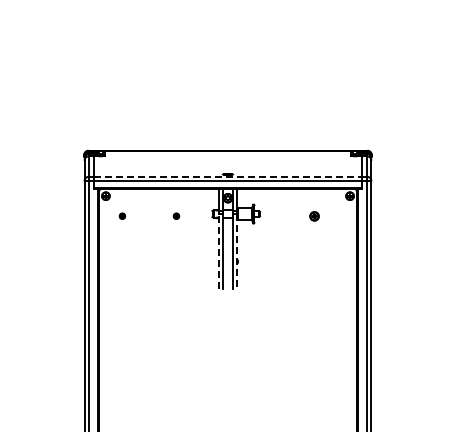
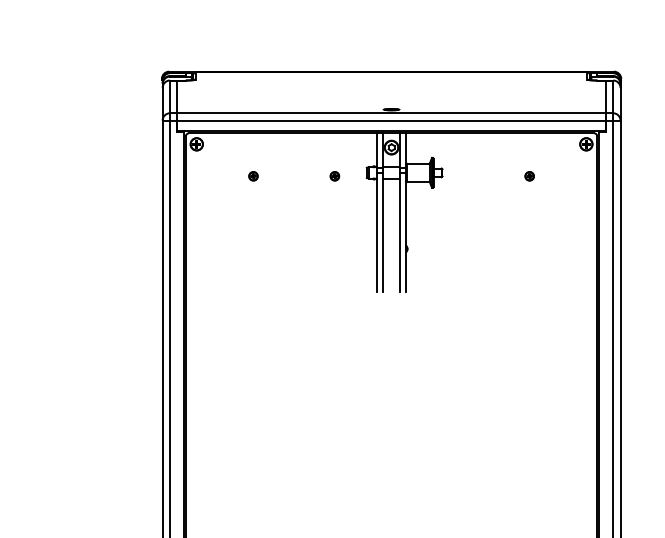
line: (228, 176) -> (392, 112), dashed -> solid
part: (122, 215) -> (253, 175), moved
part: (176, 215) -> (334, 175), moved
part: (314, 215) -> (529, 175), size x0.62
line: (218, 250) -> (376, 230), dashed -> solid
line: (237, 251) -> (406, 232), dashed -> solid

